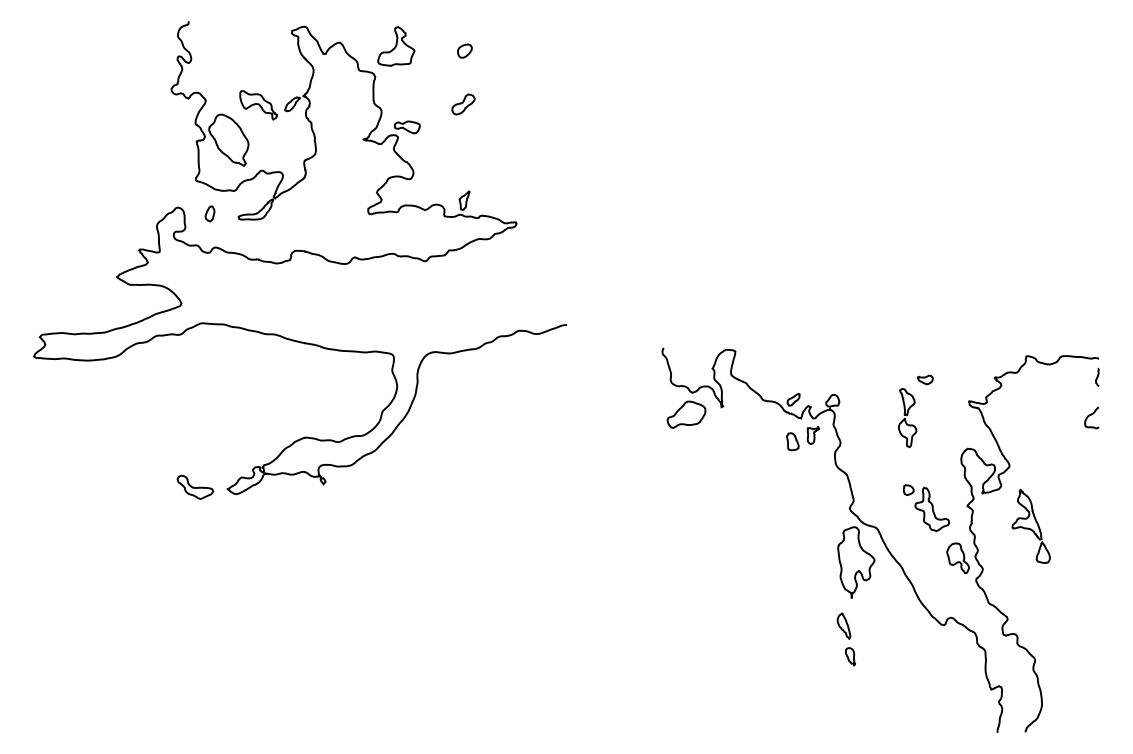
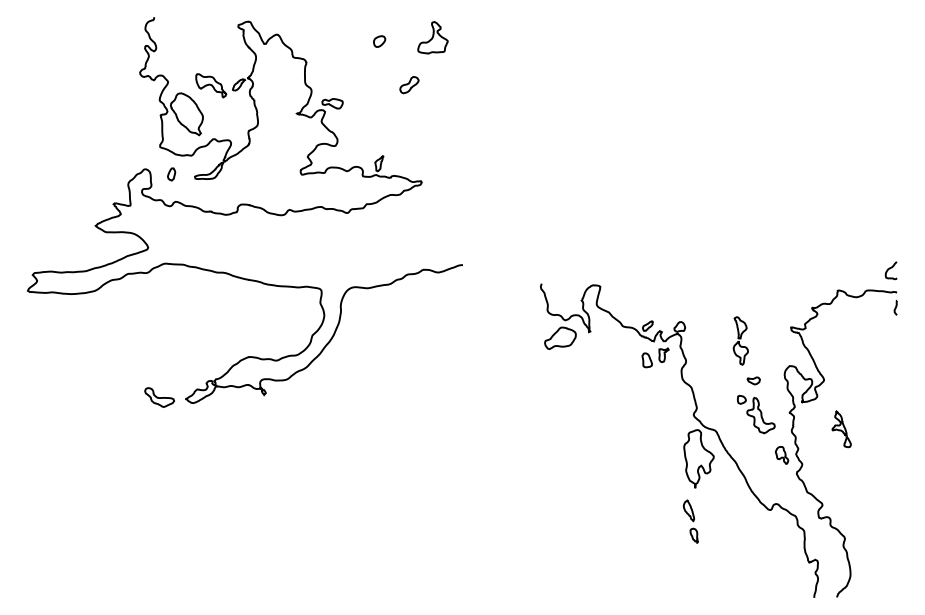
part: (396, 46) -> (433, 37), moved
part: (463, 104) -> (409, 85), moved
part: (925, 379) -> (753, 380), moved
curve: (1091, 415) -> (890, 268), moved
part: (1030, 525) -> (841, 428), size x0.6
part: (957, 557) -> (781, 454), size x0.7

